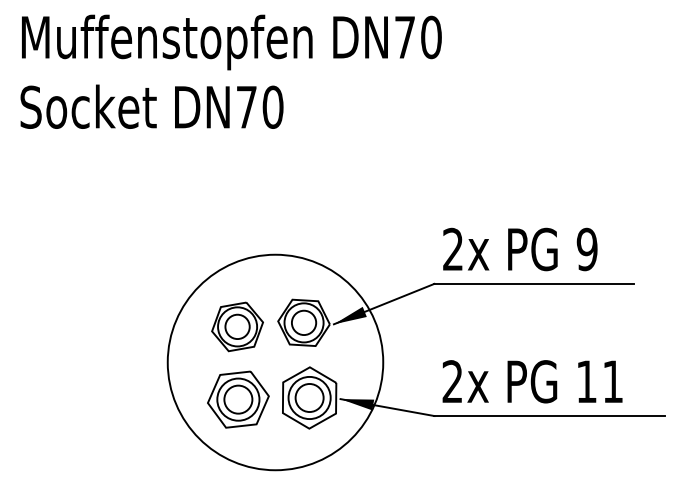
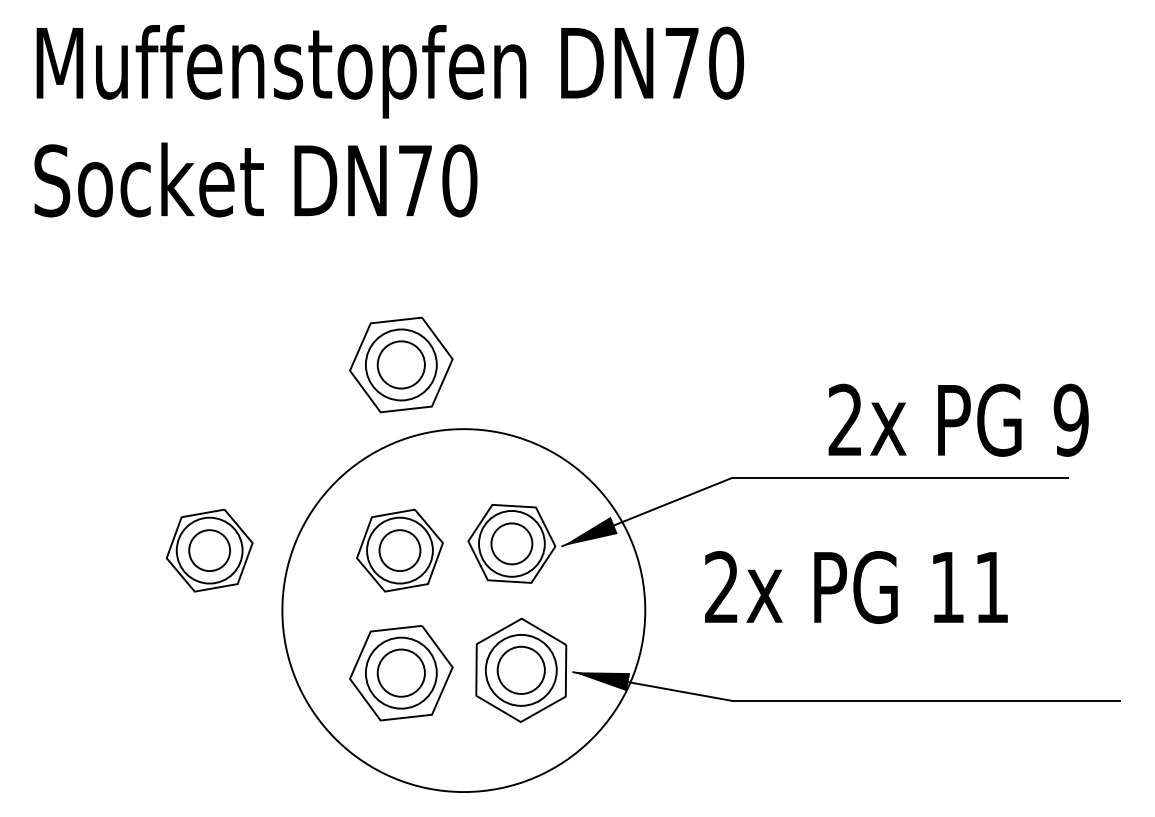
part: (238, 216) -> (401, 364), added
text: (520, 249) -> (958, 420), moved
part: (124, 326) -> (209, 549), added
text: (532, 381) -> (856, 587), moved

